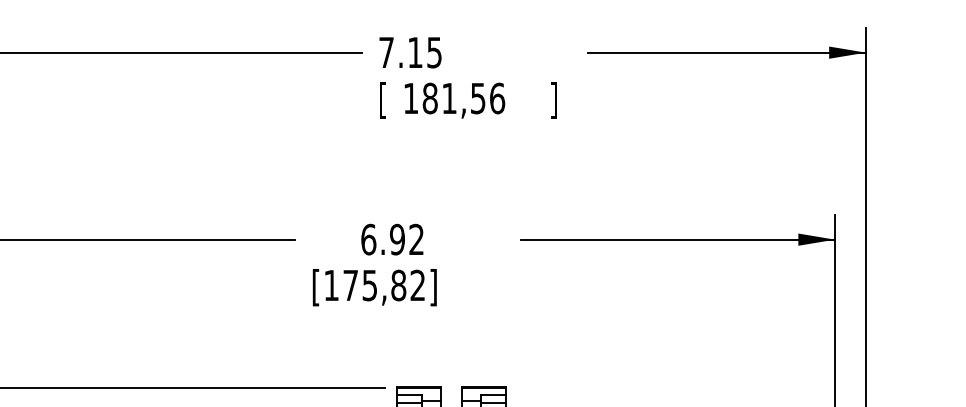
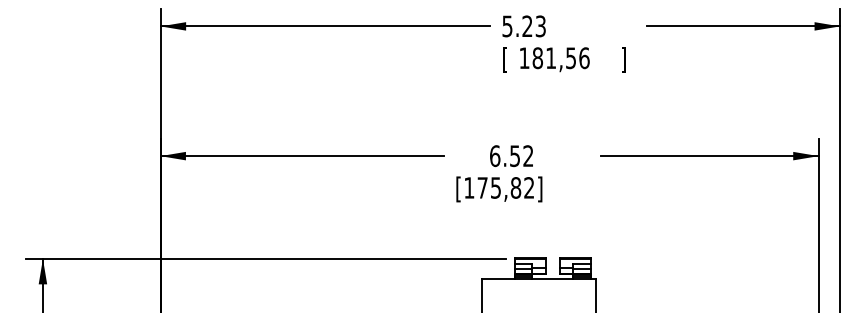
text: (409, 52) -> (523, 26), 7.15 -> 5.23
text: (396, 238) -> (514, 155), 6.92 -> 6.52

